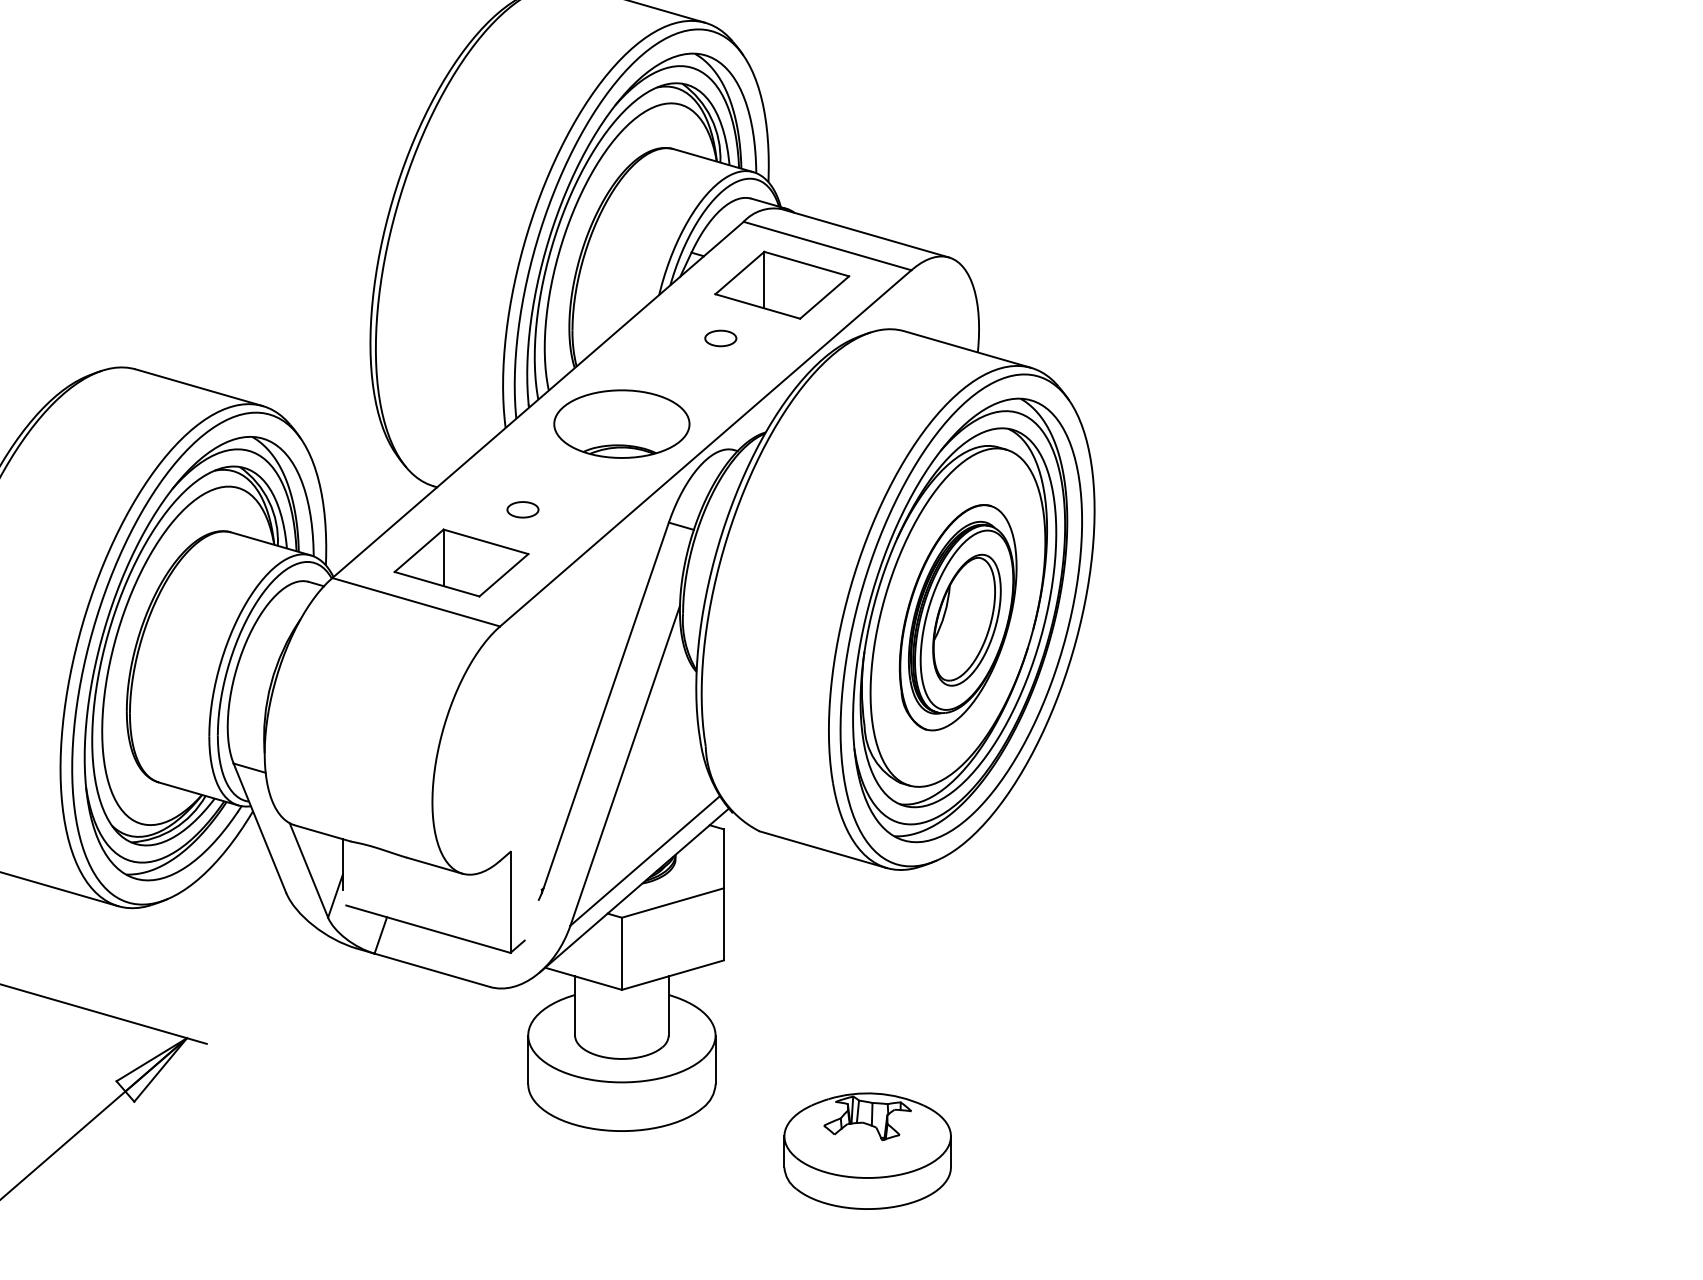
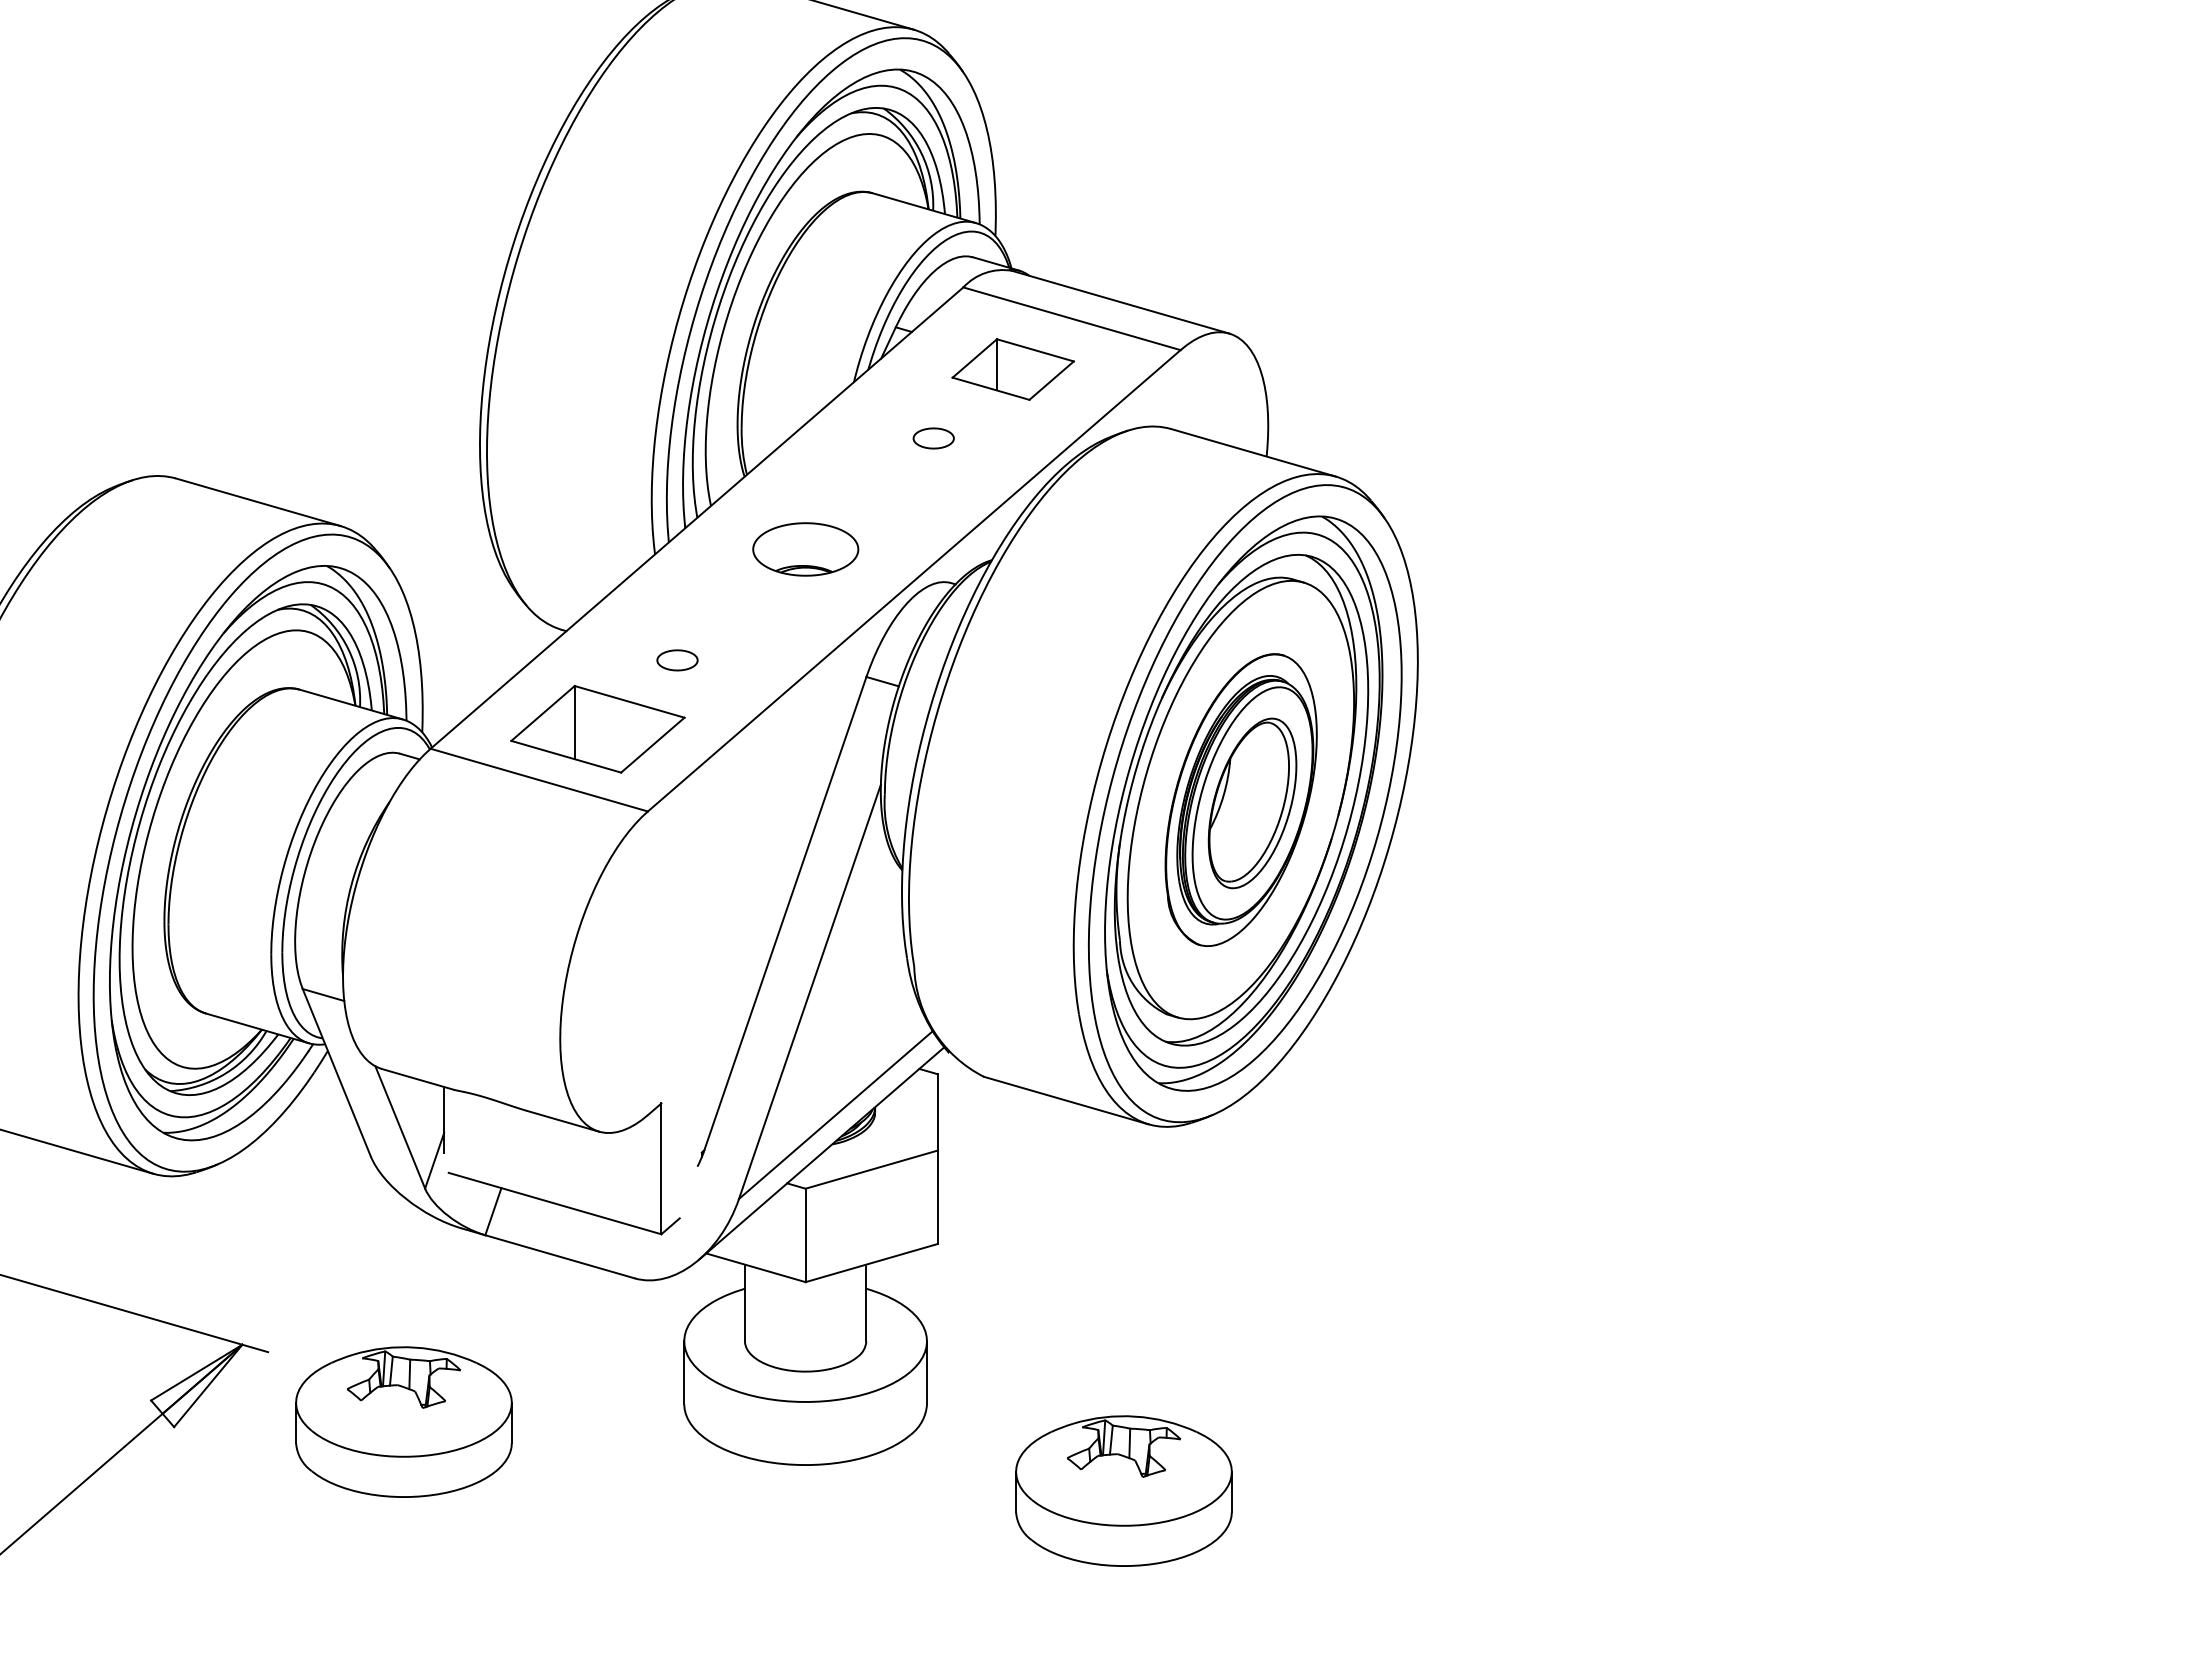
part: (781, 285) -> (1012, 369), size x0.7
part: (621, 424) -> (805, 549), size x0.6
part: (311, 1097) -> (403, 1421), added

